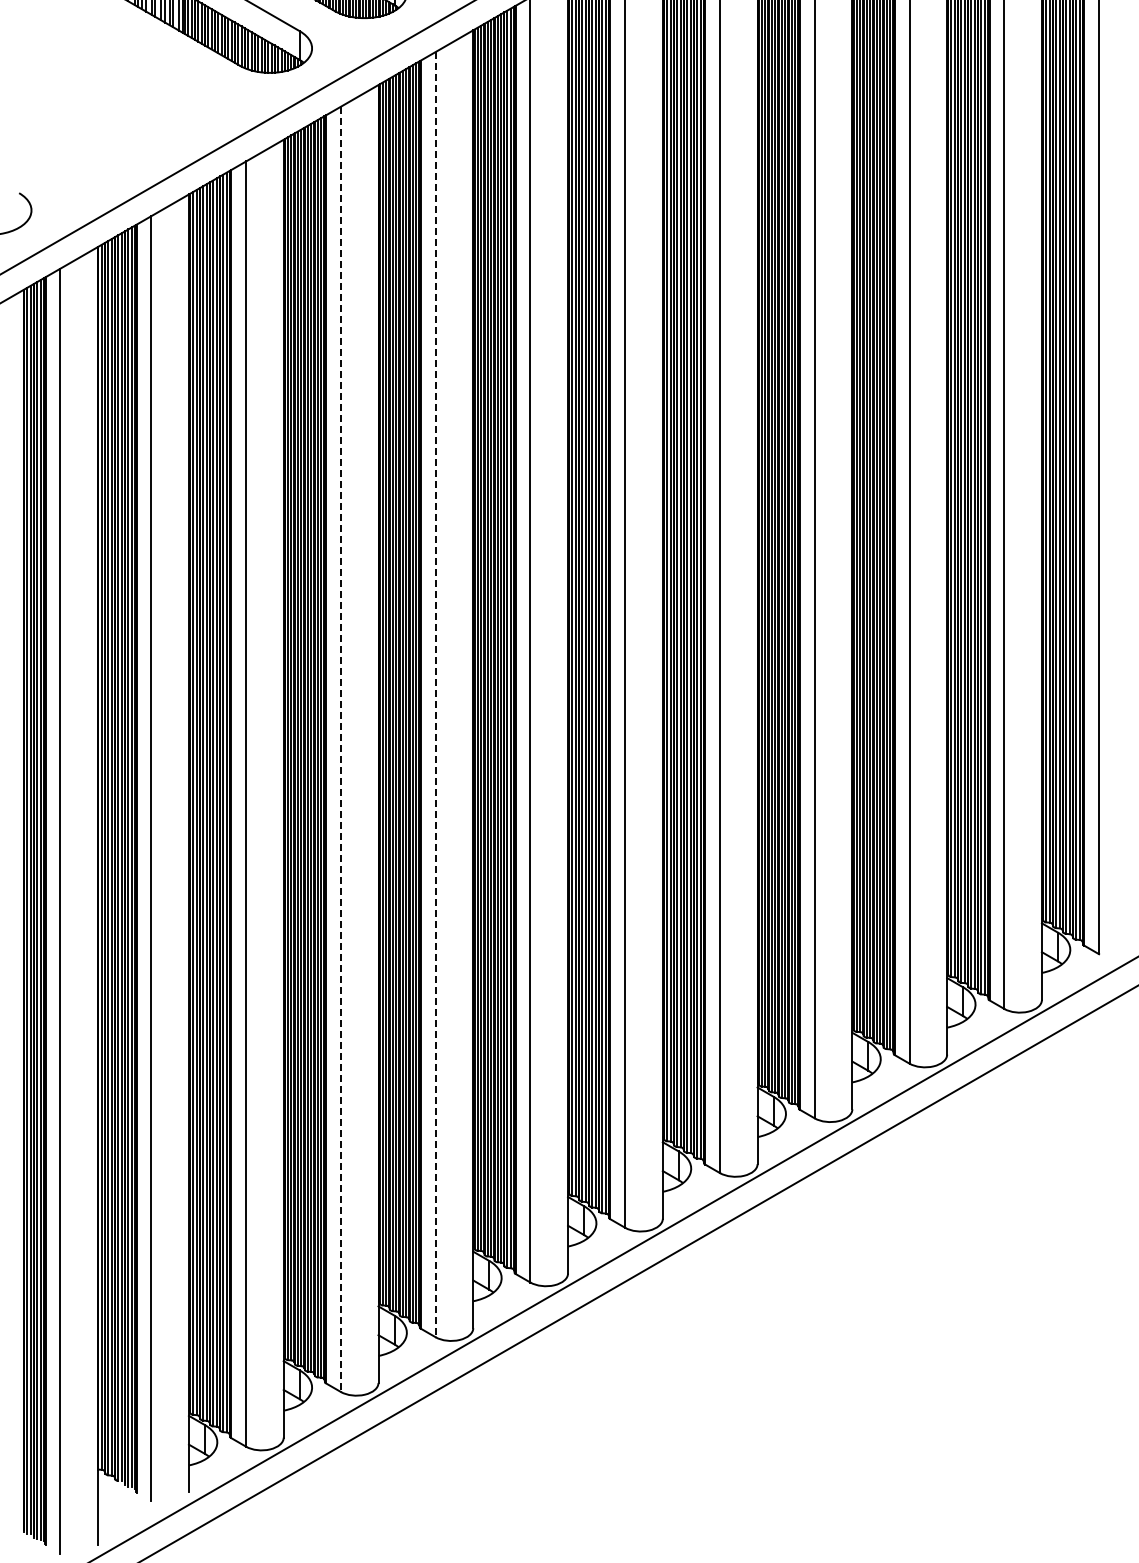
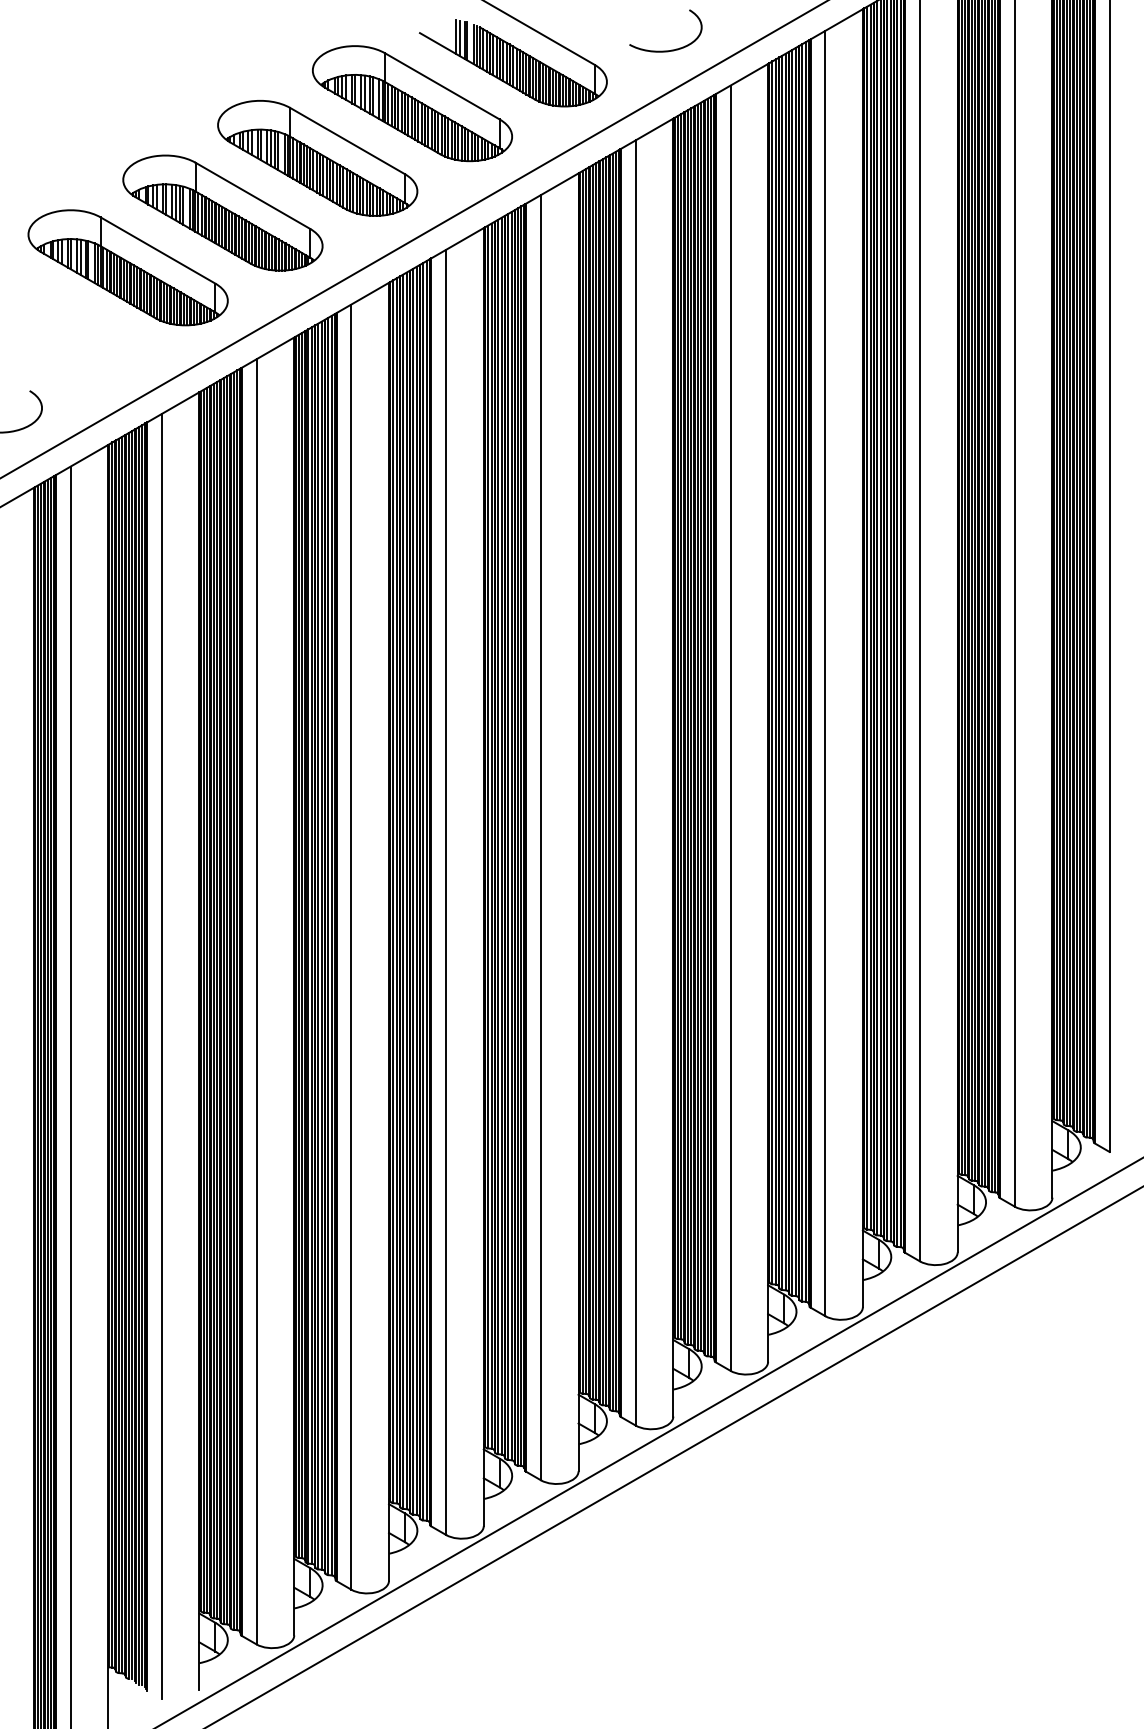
part: (116, 69) -> (127, 267), added
line: (435, 694) -> (446, 892), dashed -> solid
line: (340, 749) -> (351, 947), dashed -> solid

